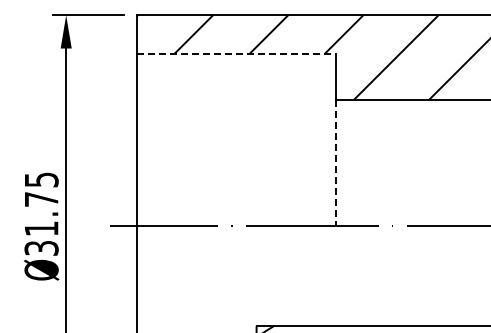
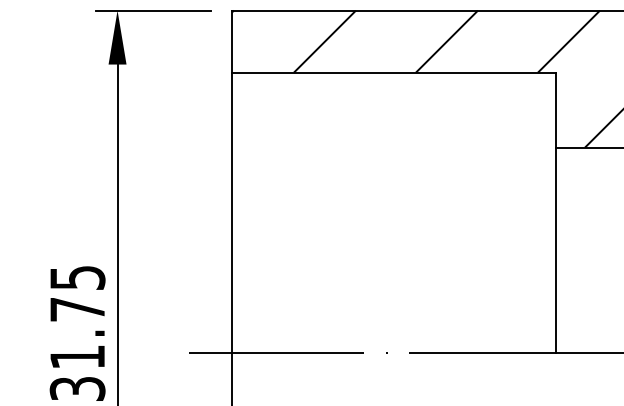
line: (236, 53) -> (394, 72), dashed -> solid
line: (336, 163) -> (556, 251), dashed -> solid

